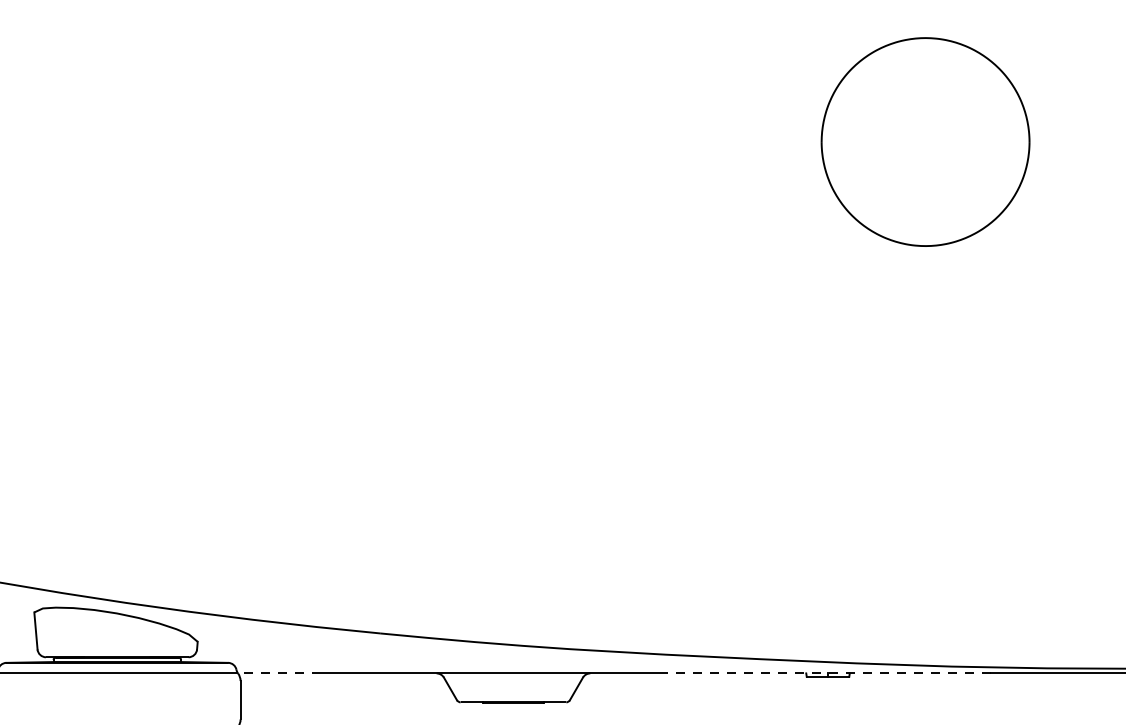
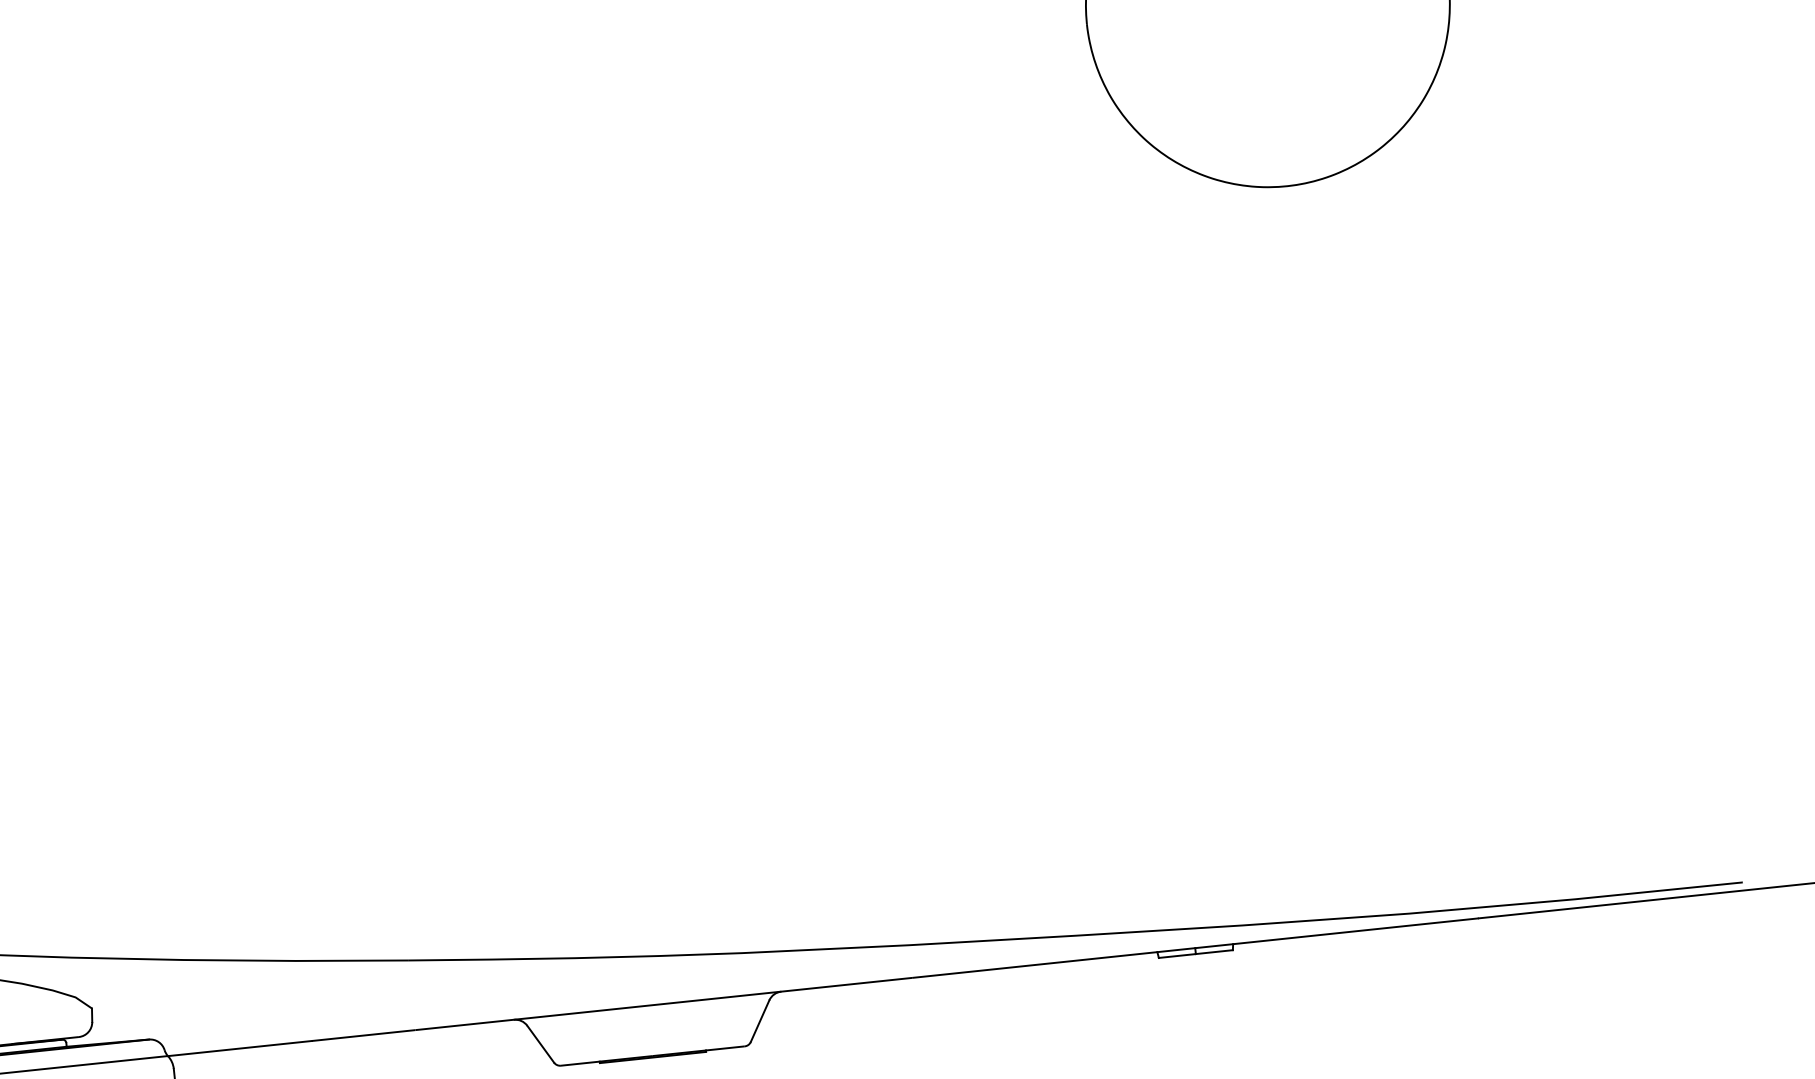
line: (278, 673) -> (238, 1048), dashed -> solid
line: (828, 673) -> (1196, 948), dashed -> solid

